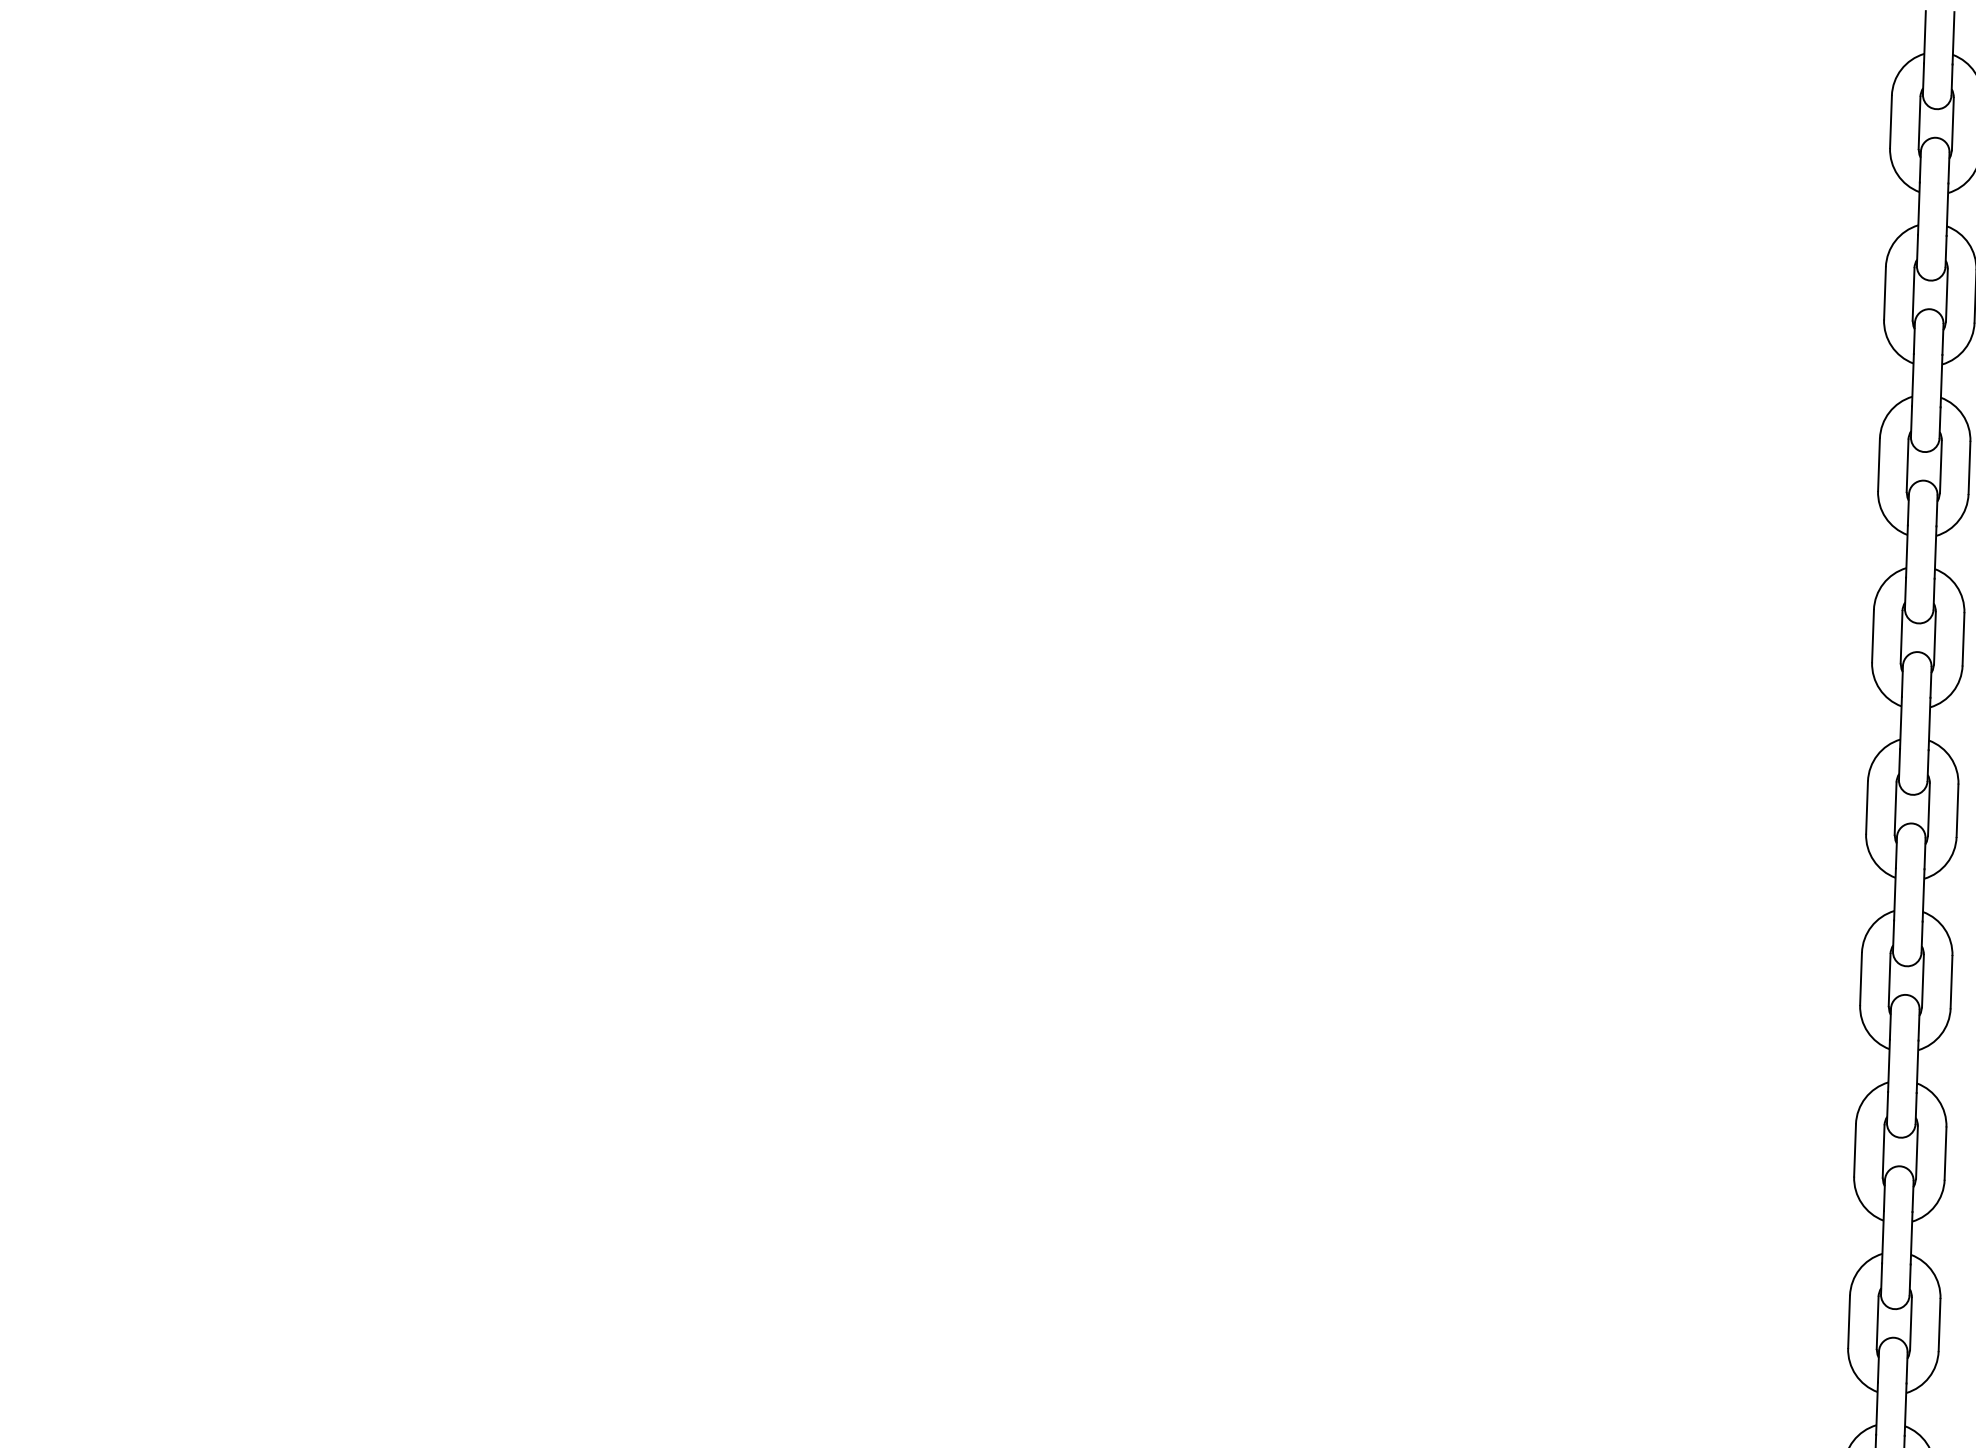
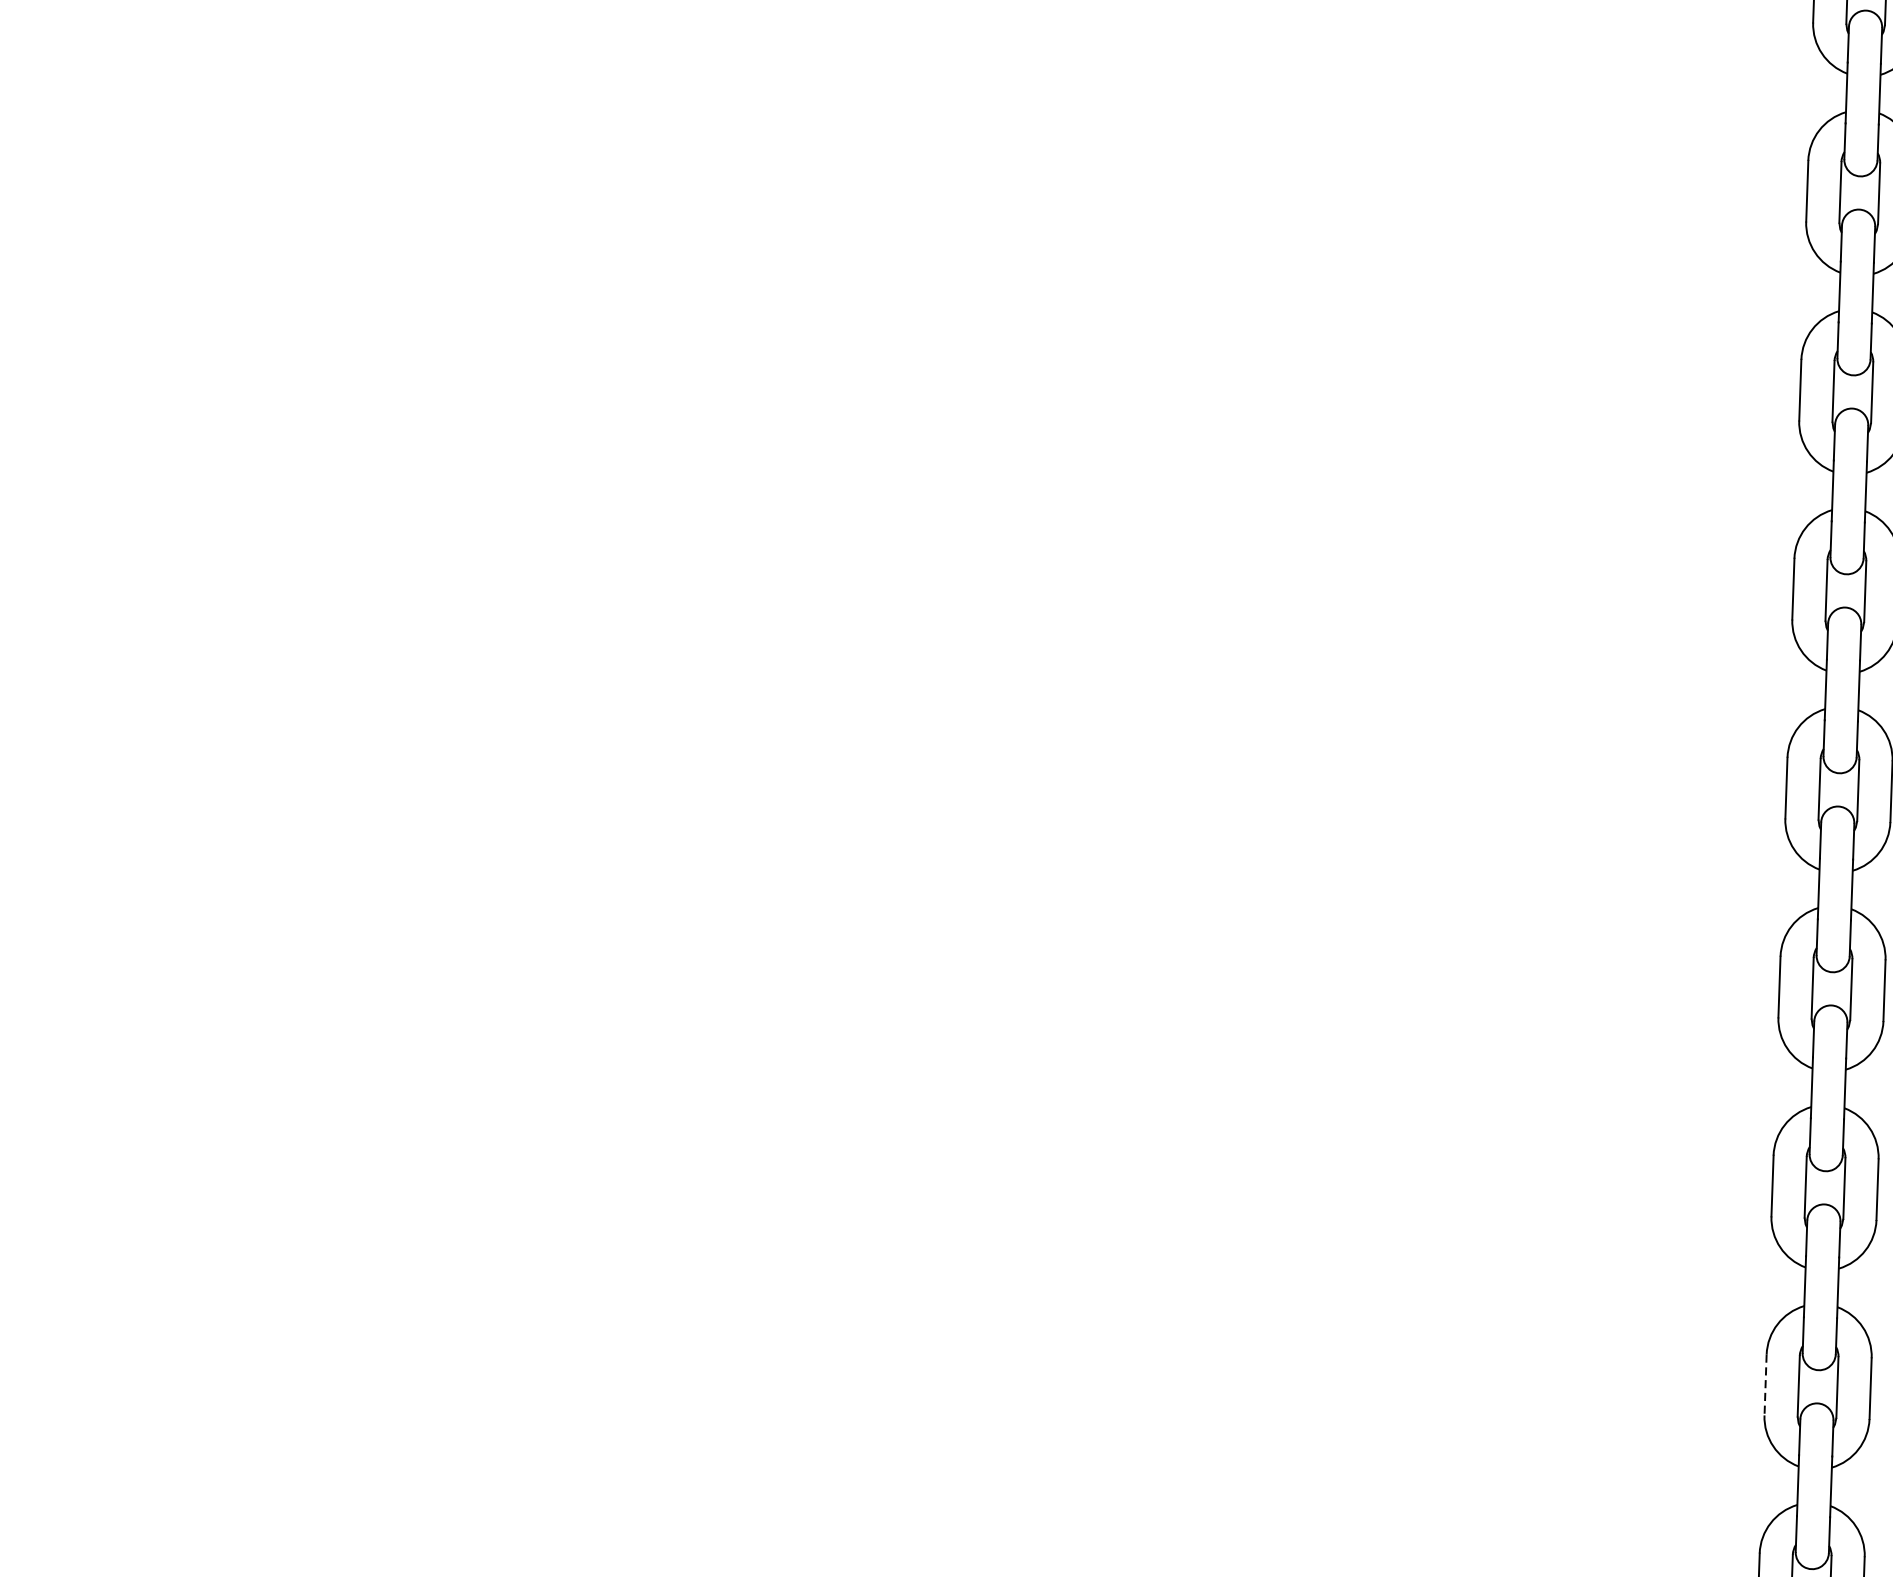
line: (1849, 1322) -> (1766, 1385), solid -> dashed

